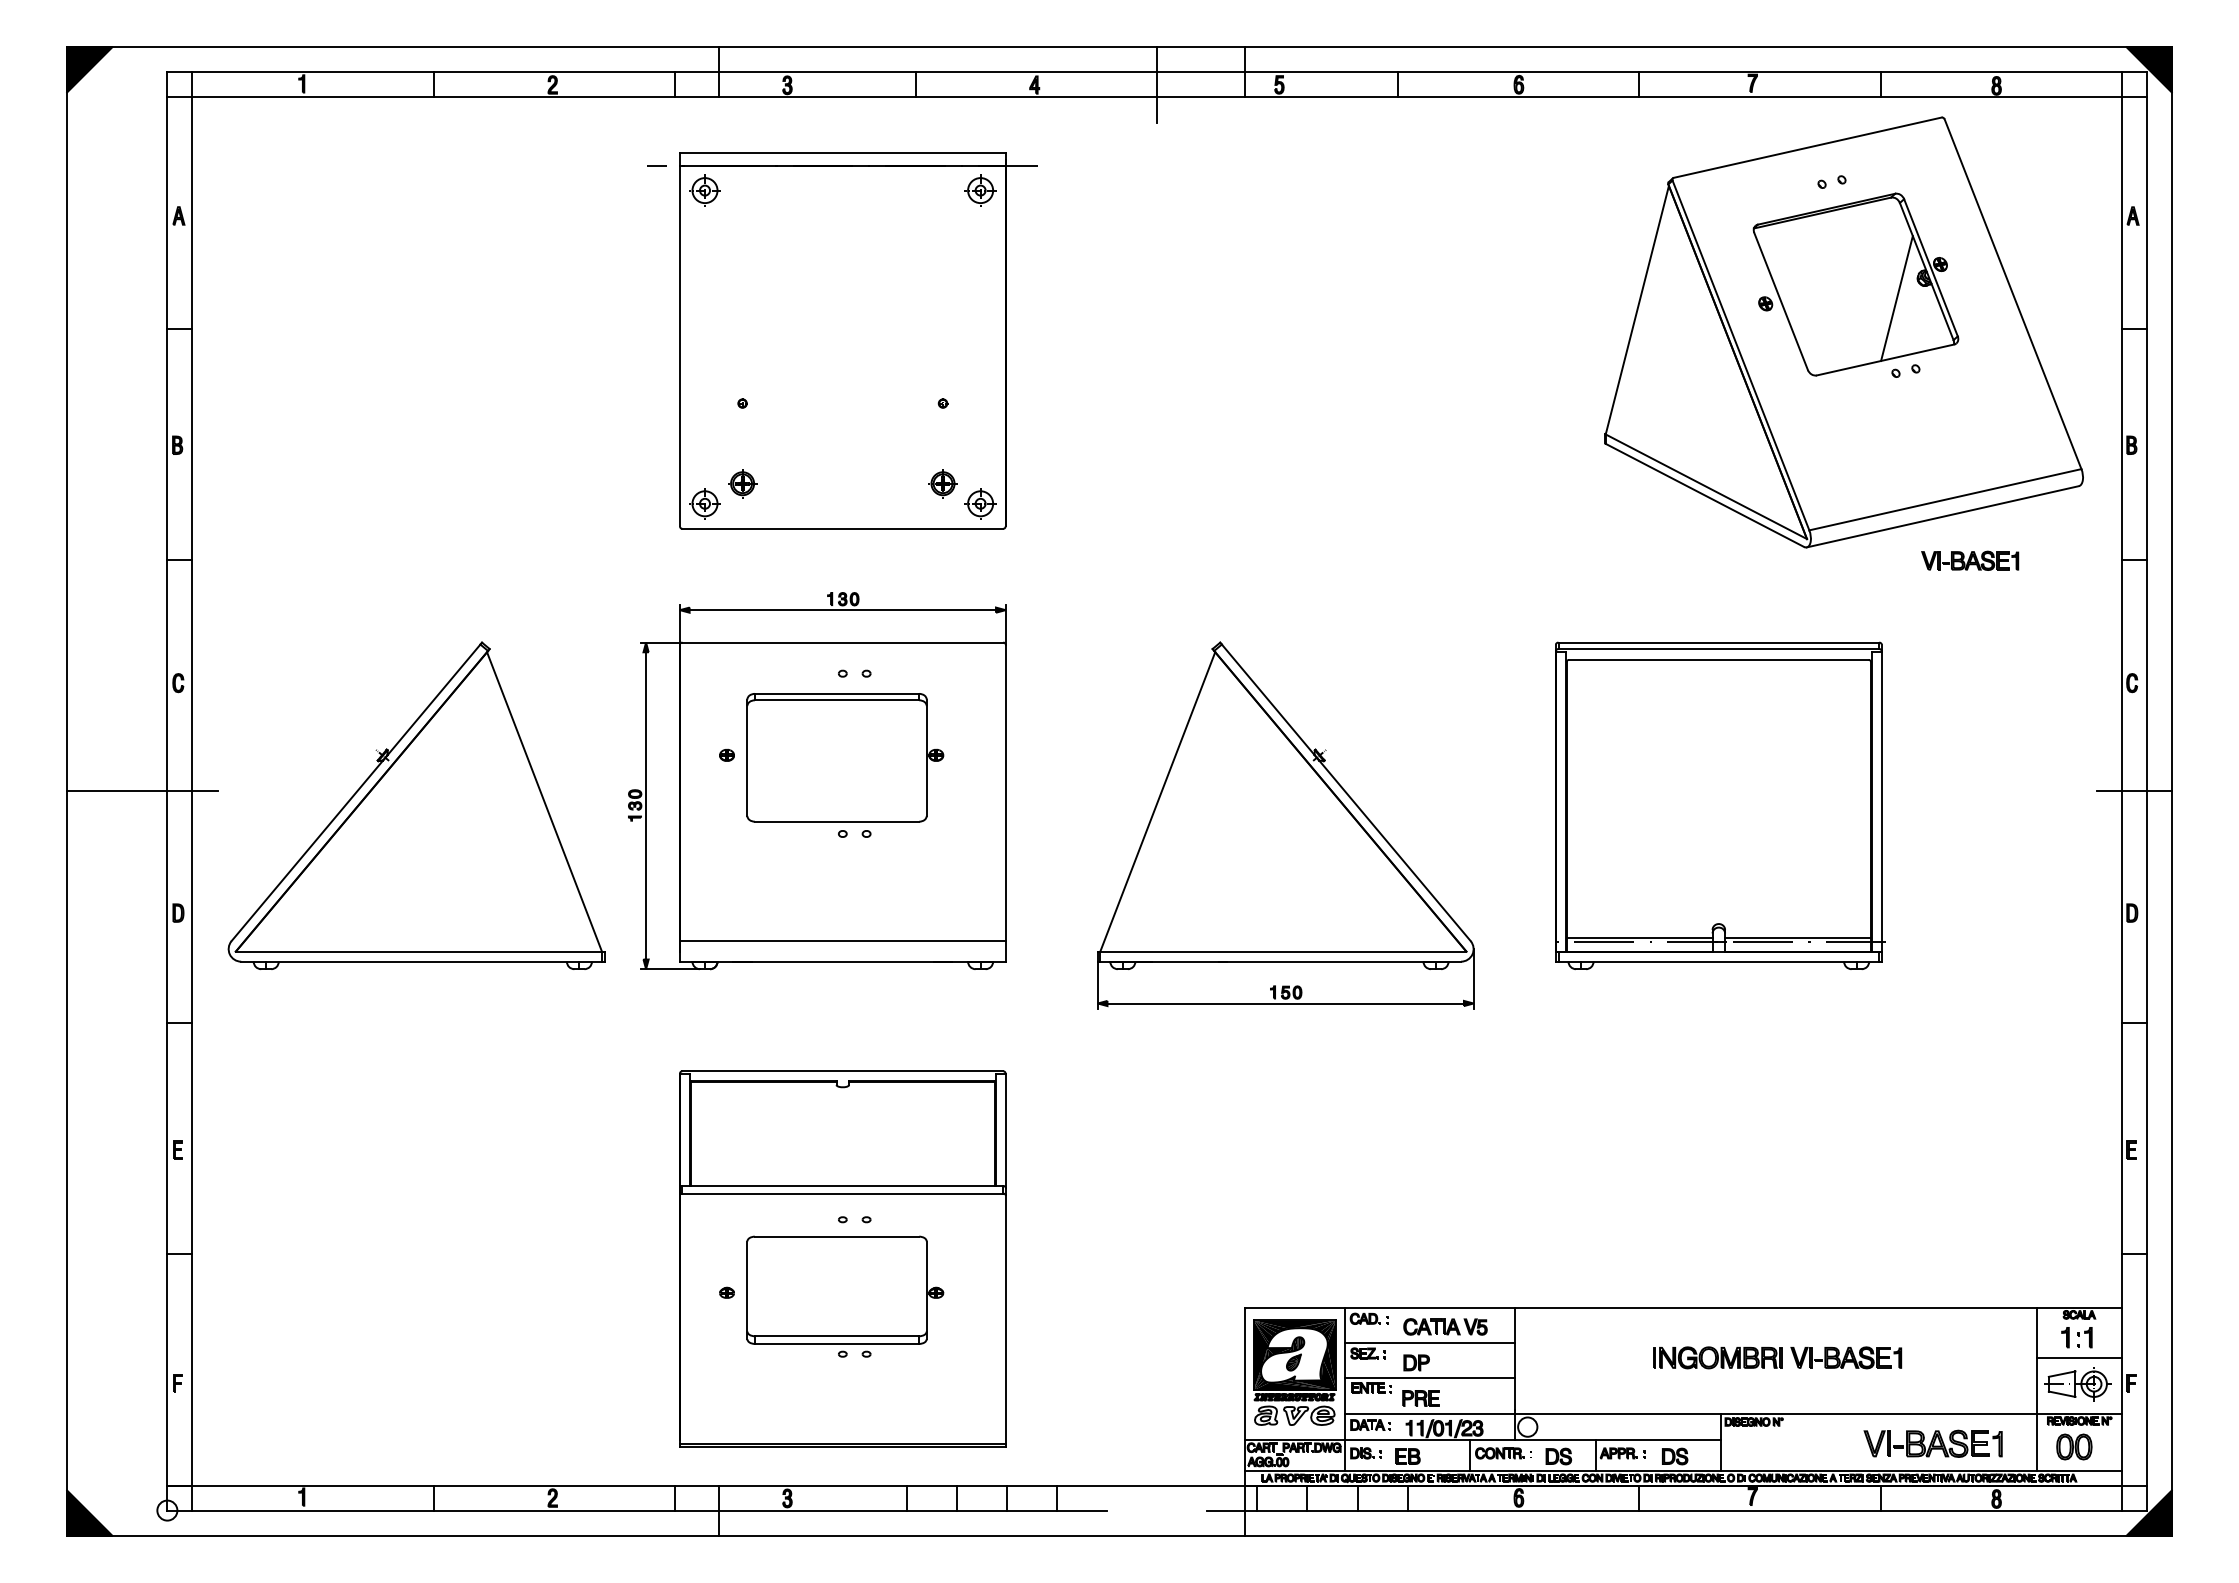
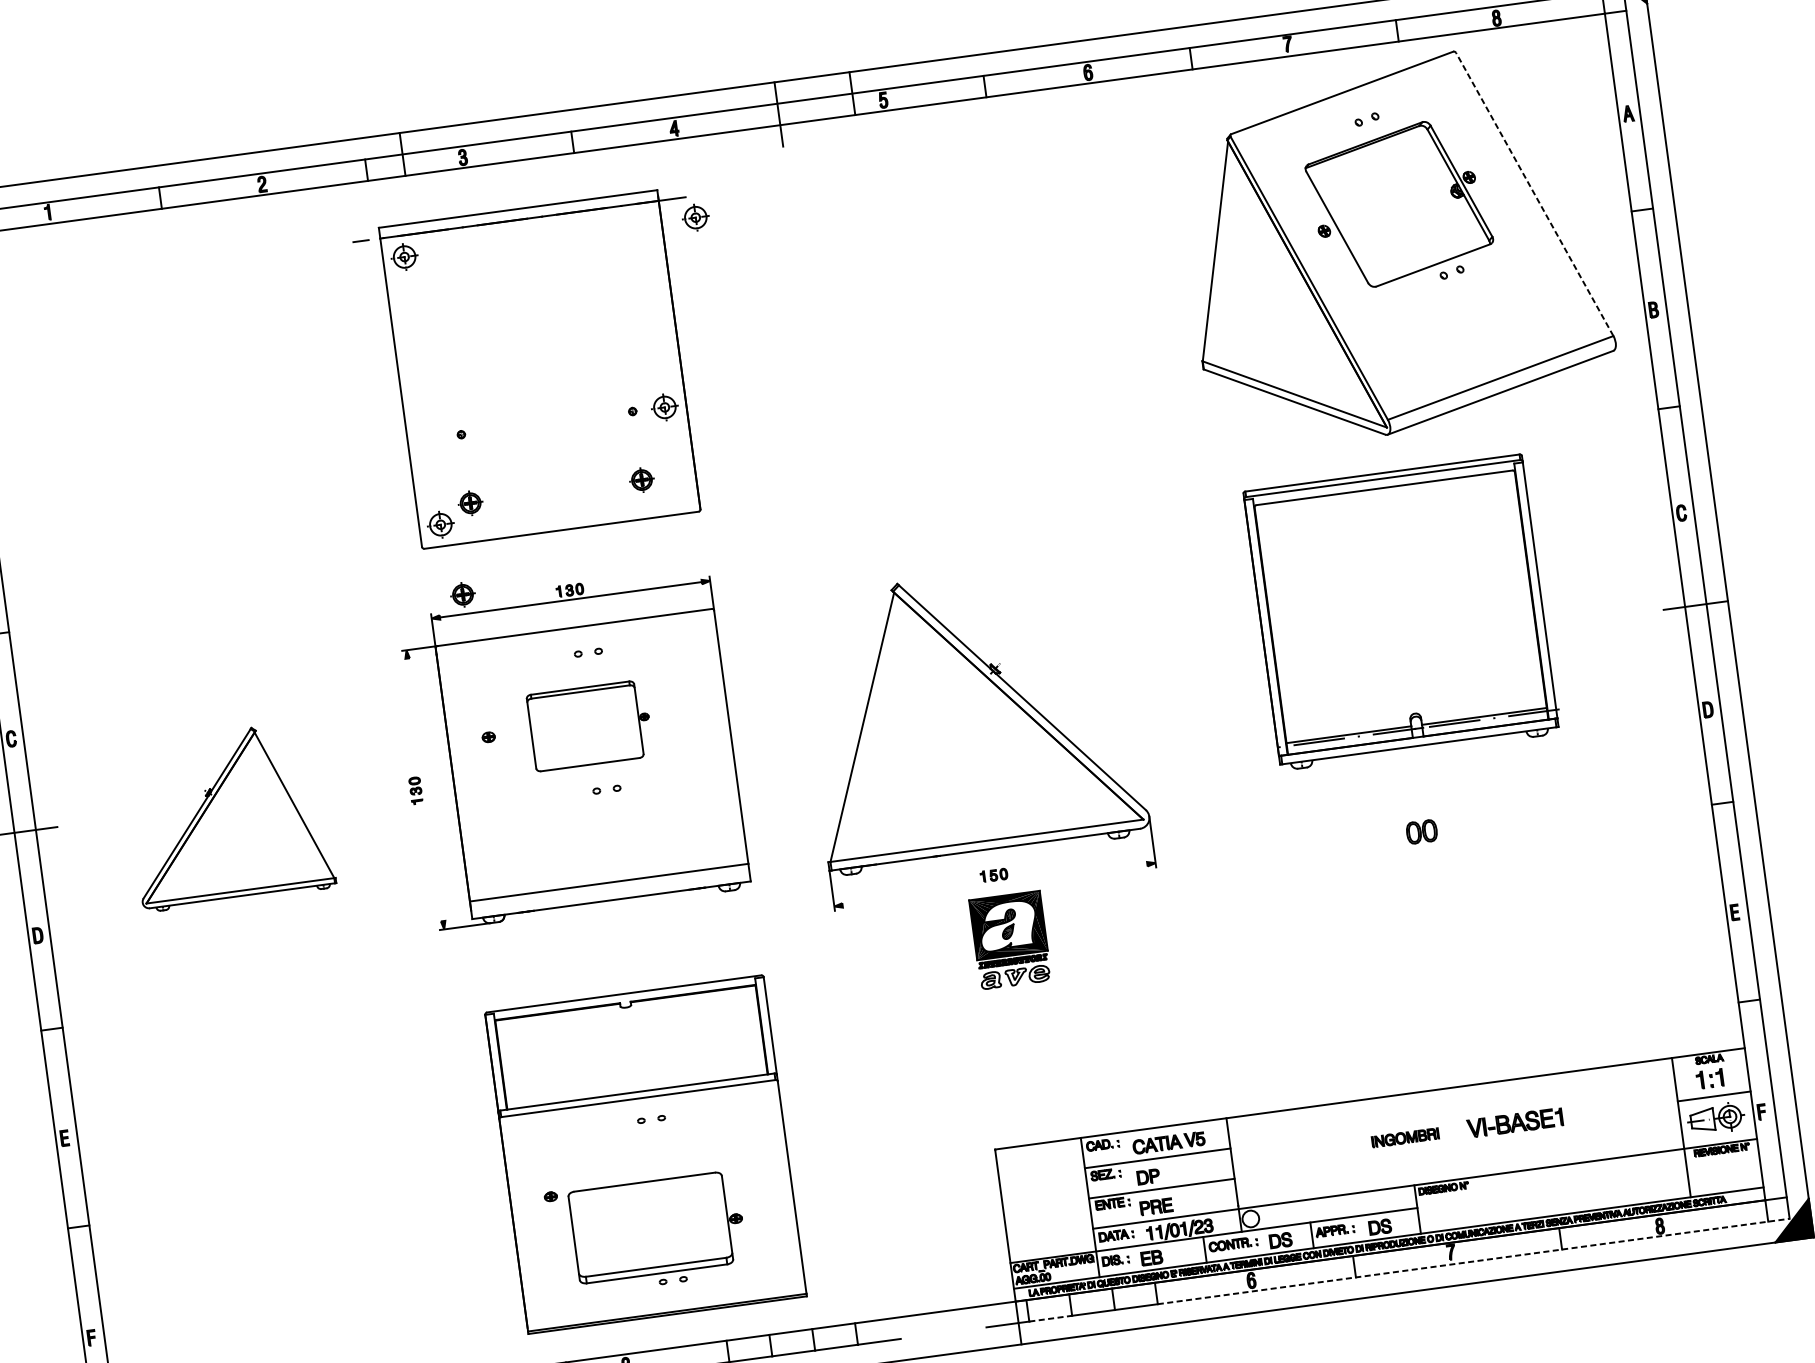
part: (980, 190) -> (695, 217), moved
line: (2013, 294) -> (1535, 194), solid -> dashed
line: (1896, 298) -> (1435, 211), removed
part: (980, 503) -> (664, 407), moved
part: (1970, 560) -> (1529, 426), removed
part: (719, 587) -> (462, 594), added
part: (845, 757) -> (590, 725), size x0.7
part: (416, 805) -> (229, 816), size x0.6
line: (646, 805) -> (425, 789), removed
part: (1720, 805) -> (1402, 612), moved
line: (1285, 1003) -> (994, 884), removed
part: (845, 1296) -> (658, 1232), moved
part: (1717, 1357) -> (1405, 1137), size x0.6
part: (1294, 1372) -> (1010, 940), moved
part: (1932, 1443) -> (1598, 1186), removed
part: (2074, 1446) -> (1421, 831), moved
line: (1282, 1510) -> (1050, 1318), solid -> dashed
line: (1777, 1510) -> (1473, 1261), solid -> dashed

